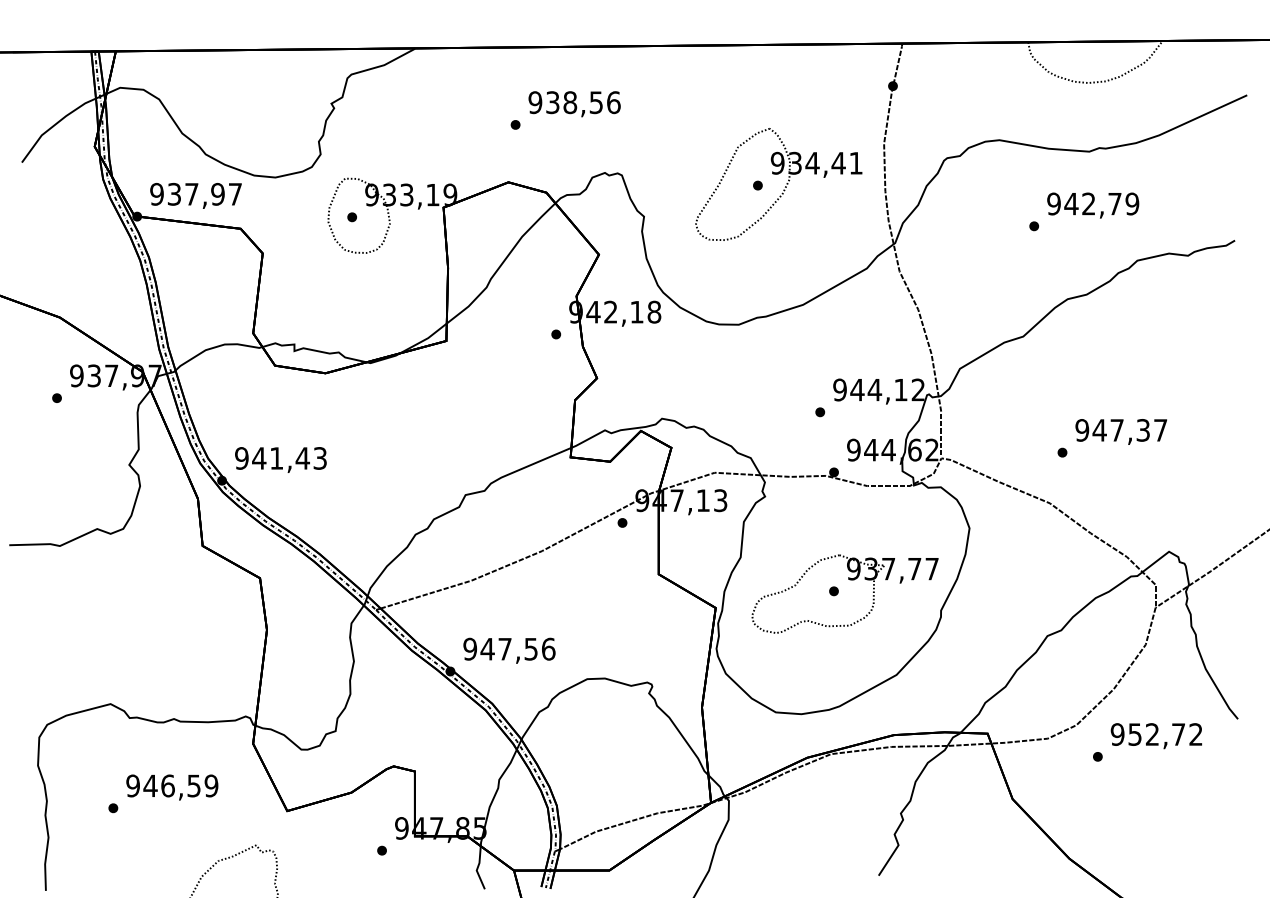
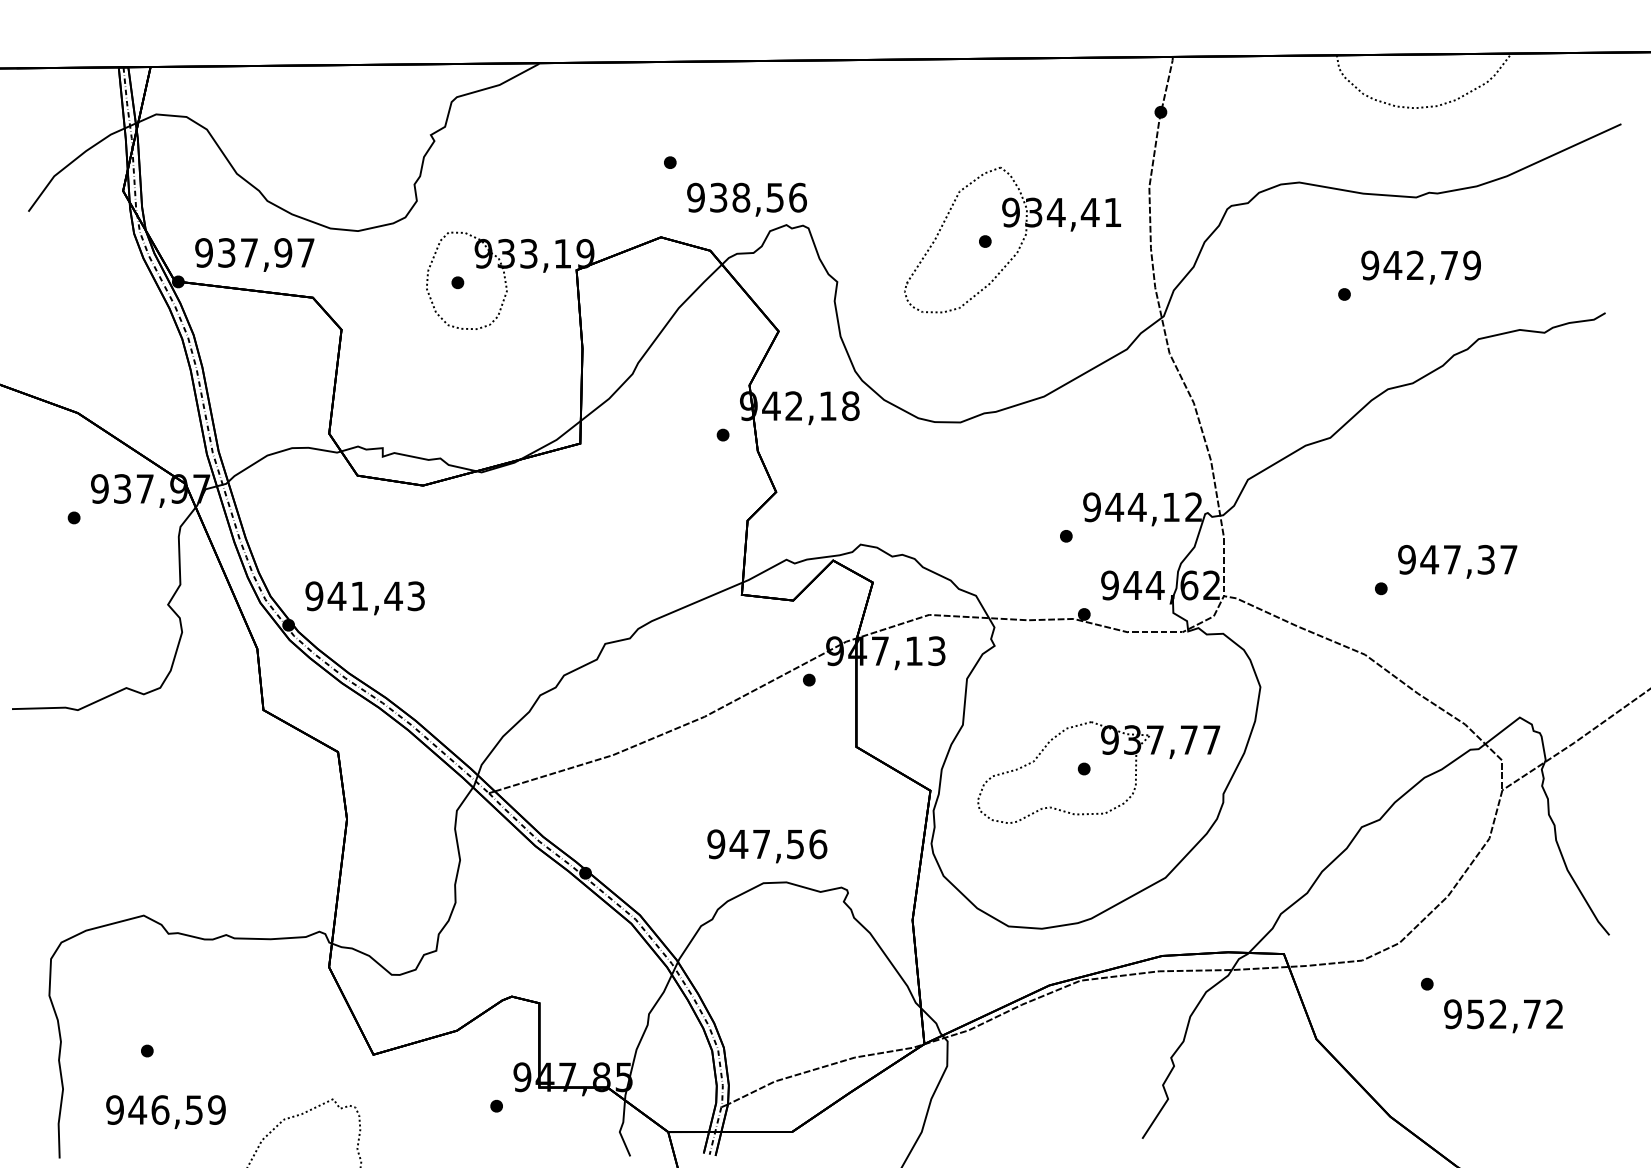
text: (574, 104) -> (746, 199), moved
text: (509, 650) -> (767, 846), moved
text: (1156, 736) -> (1503, 1016), moved
text: (171, 787) -> (165, 1111), moved

